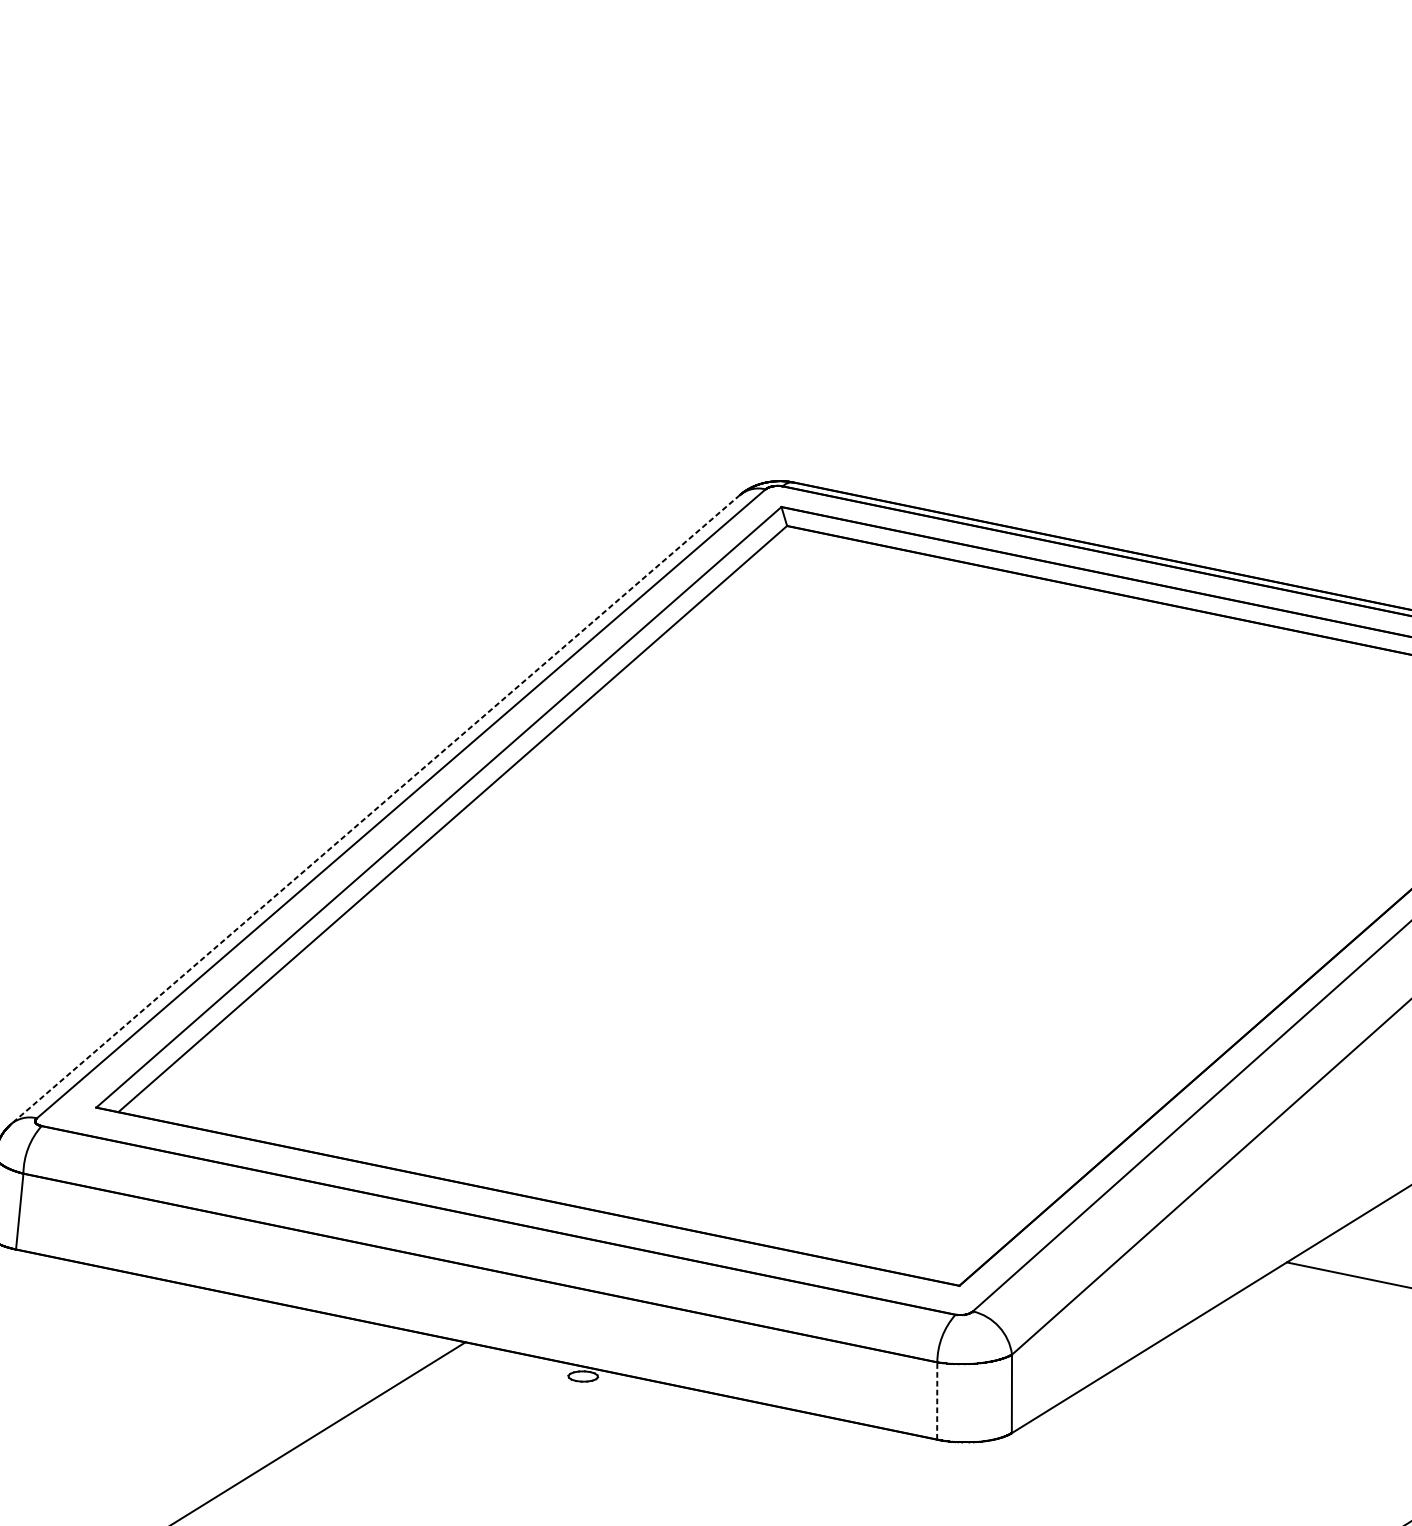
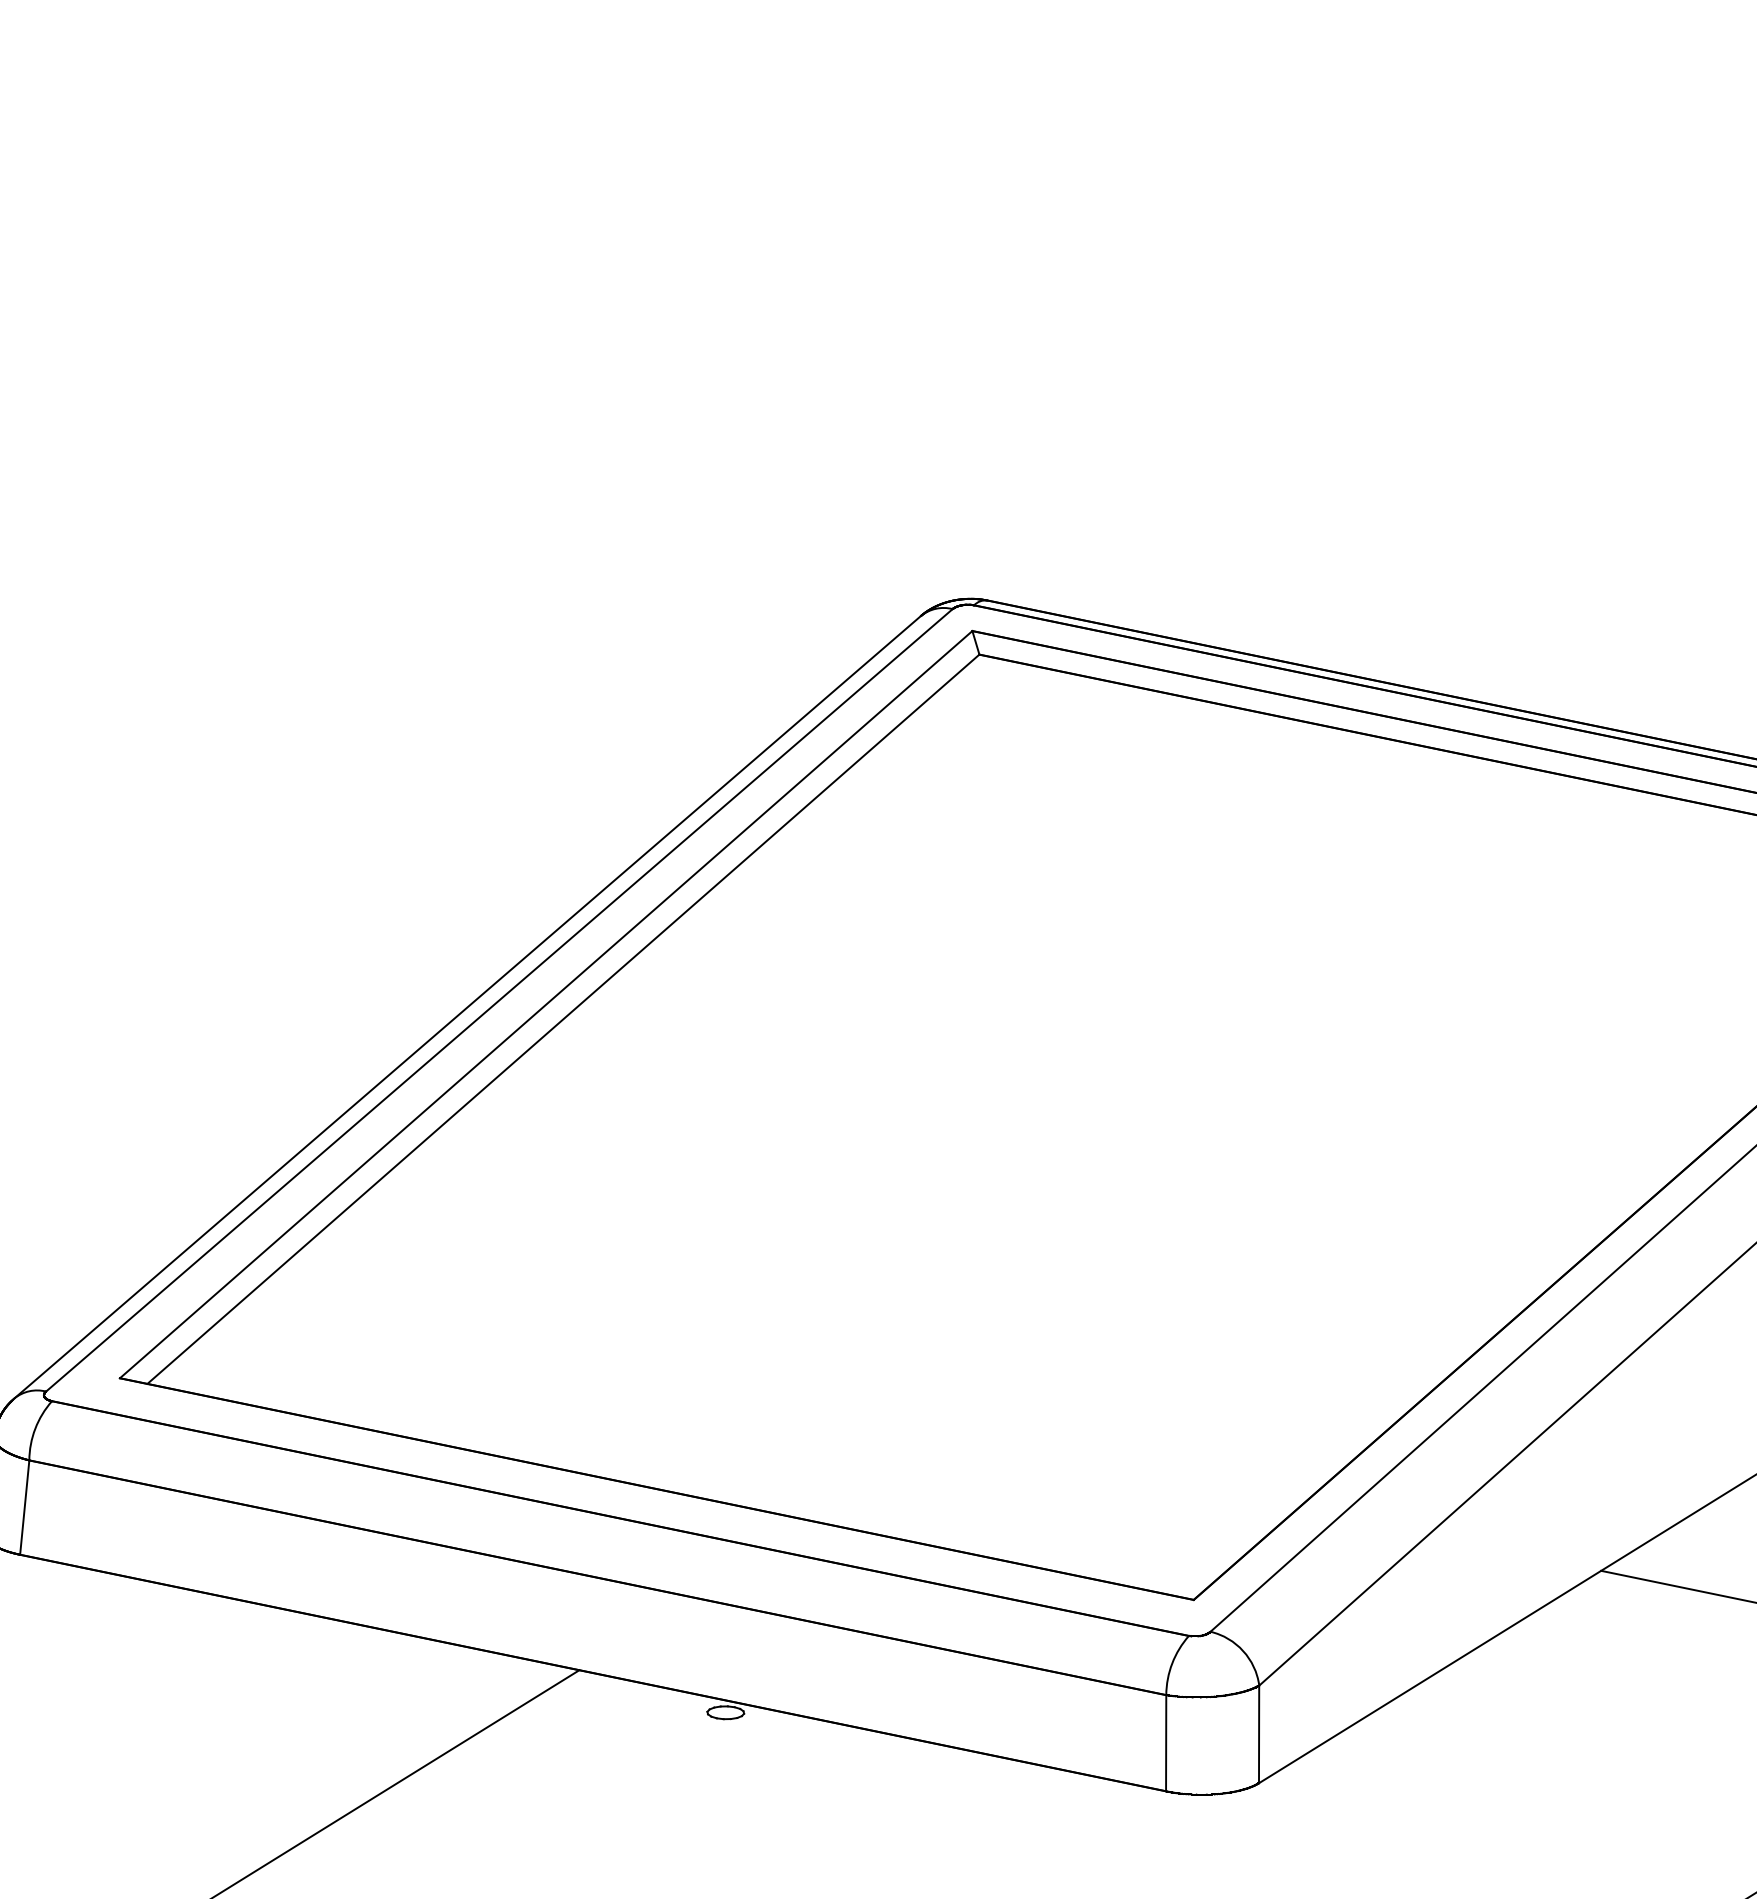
line: (375, 809) -> (467, 1007), dashed -> solid
line: (937, 1400) -> (1166, 1742), dashed -> solid

